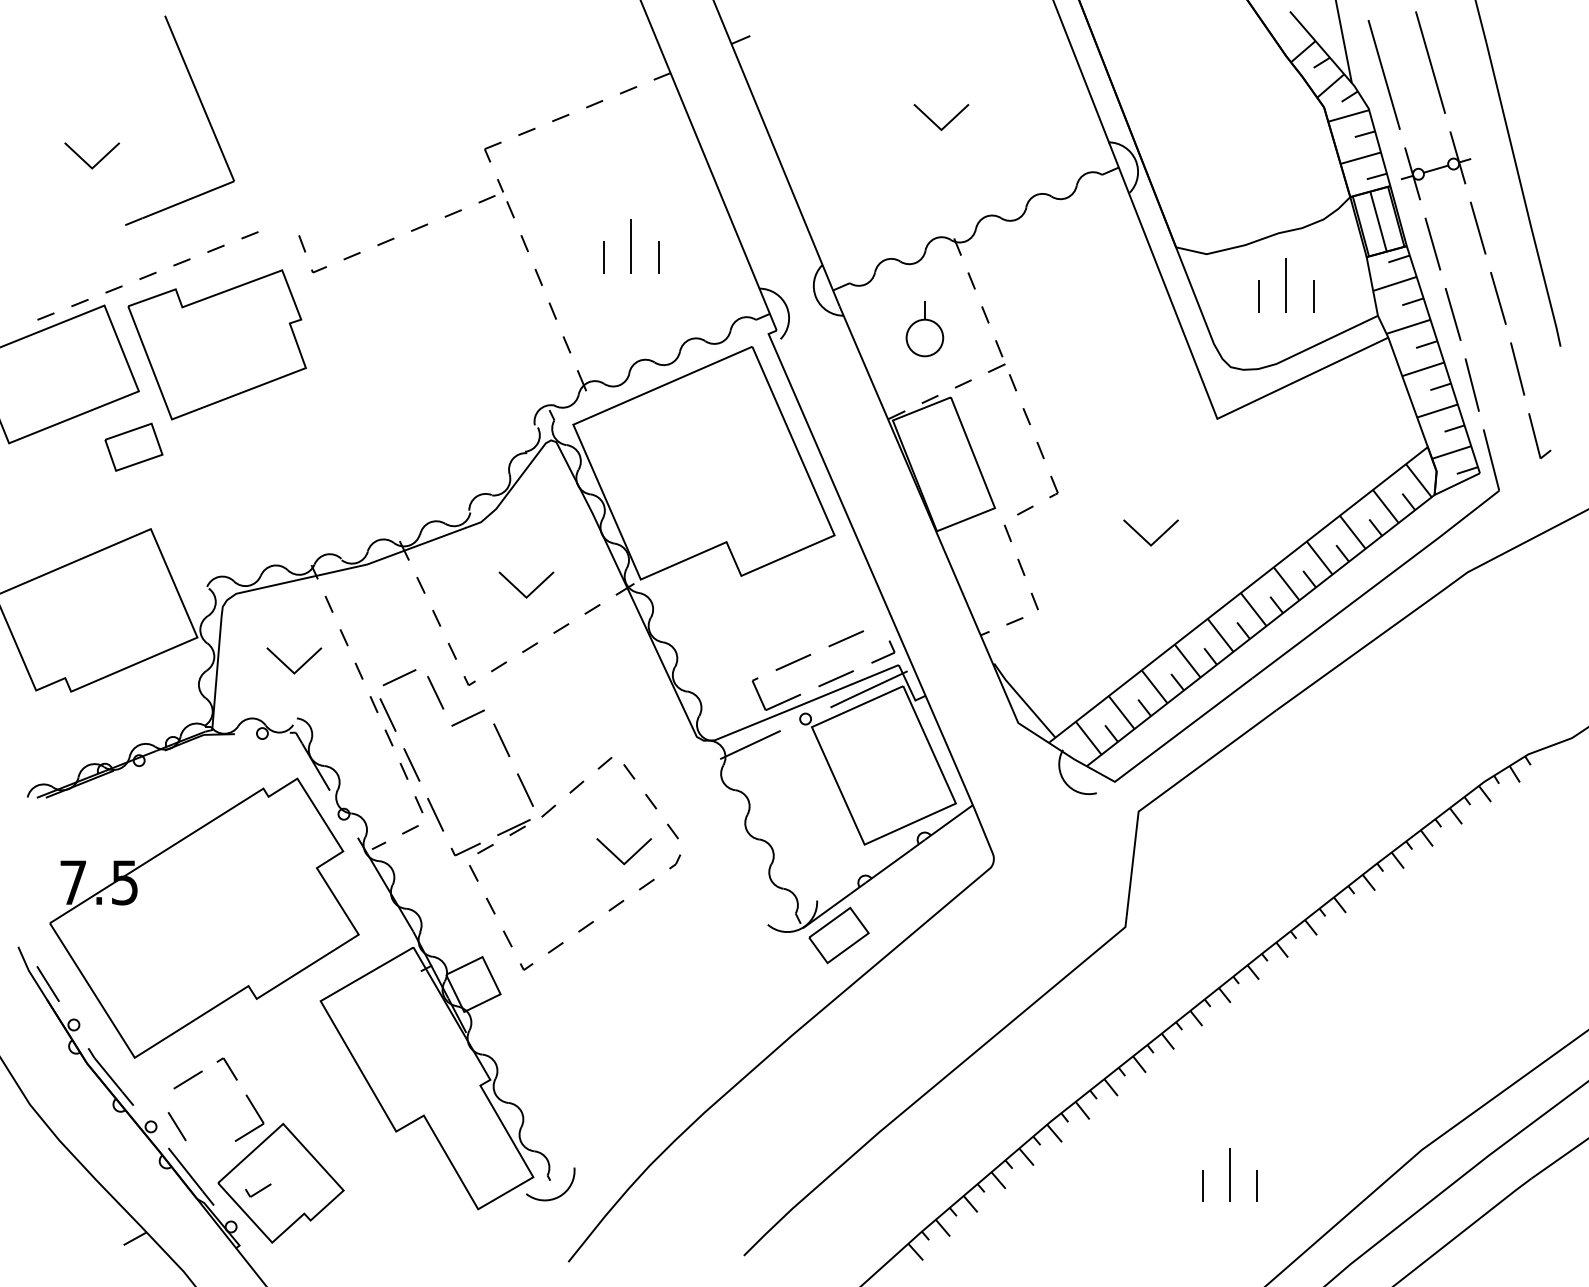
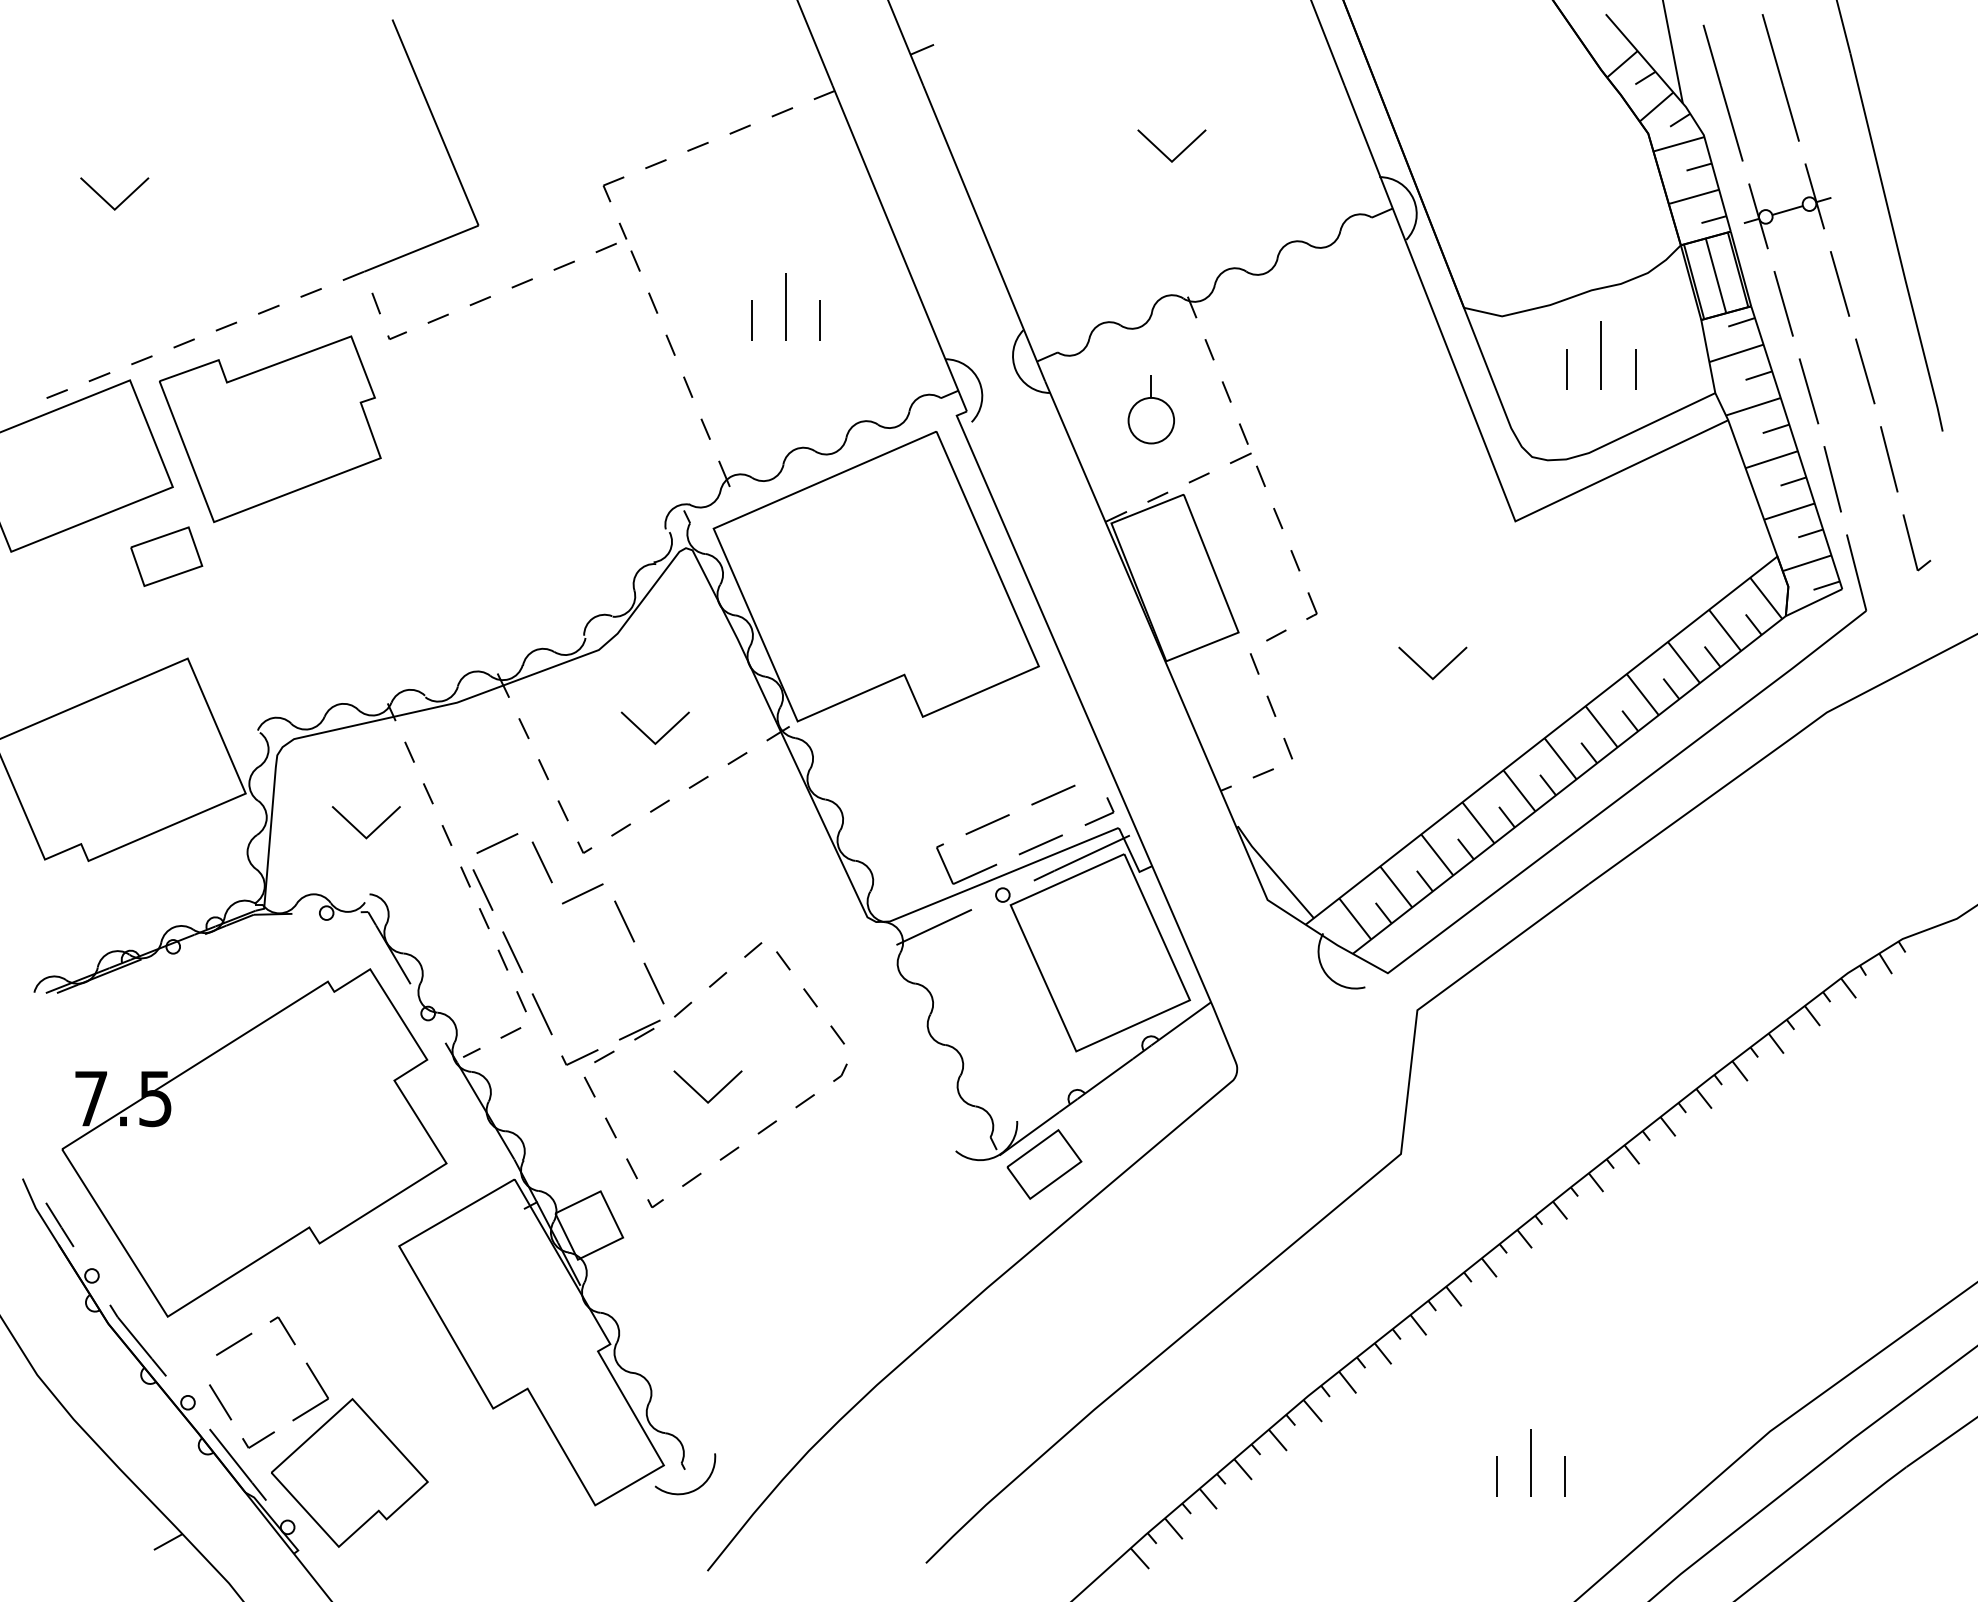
part: (202, 108) -> (439, 135), moved
part: (617, 856) -> (699, 1093), moved
part: (258, 1190) -> (258, 1439), moved

